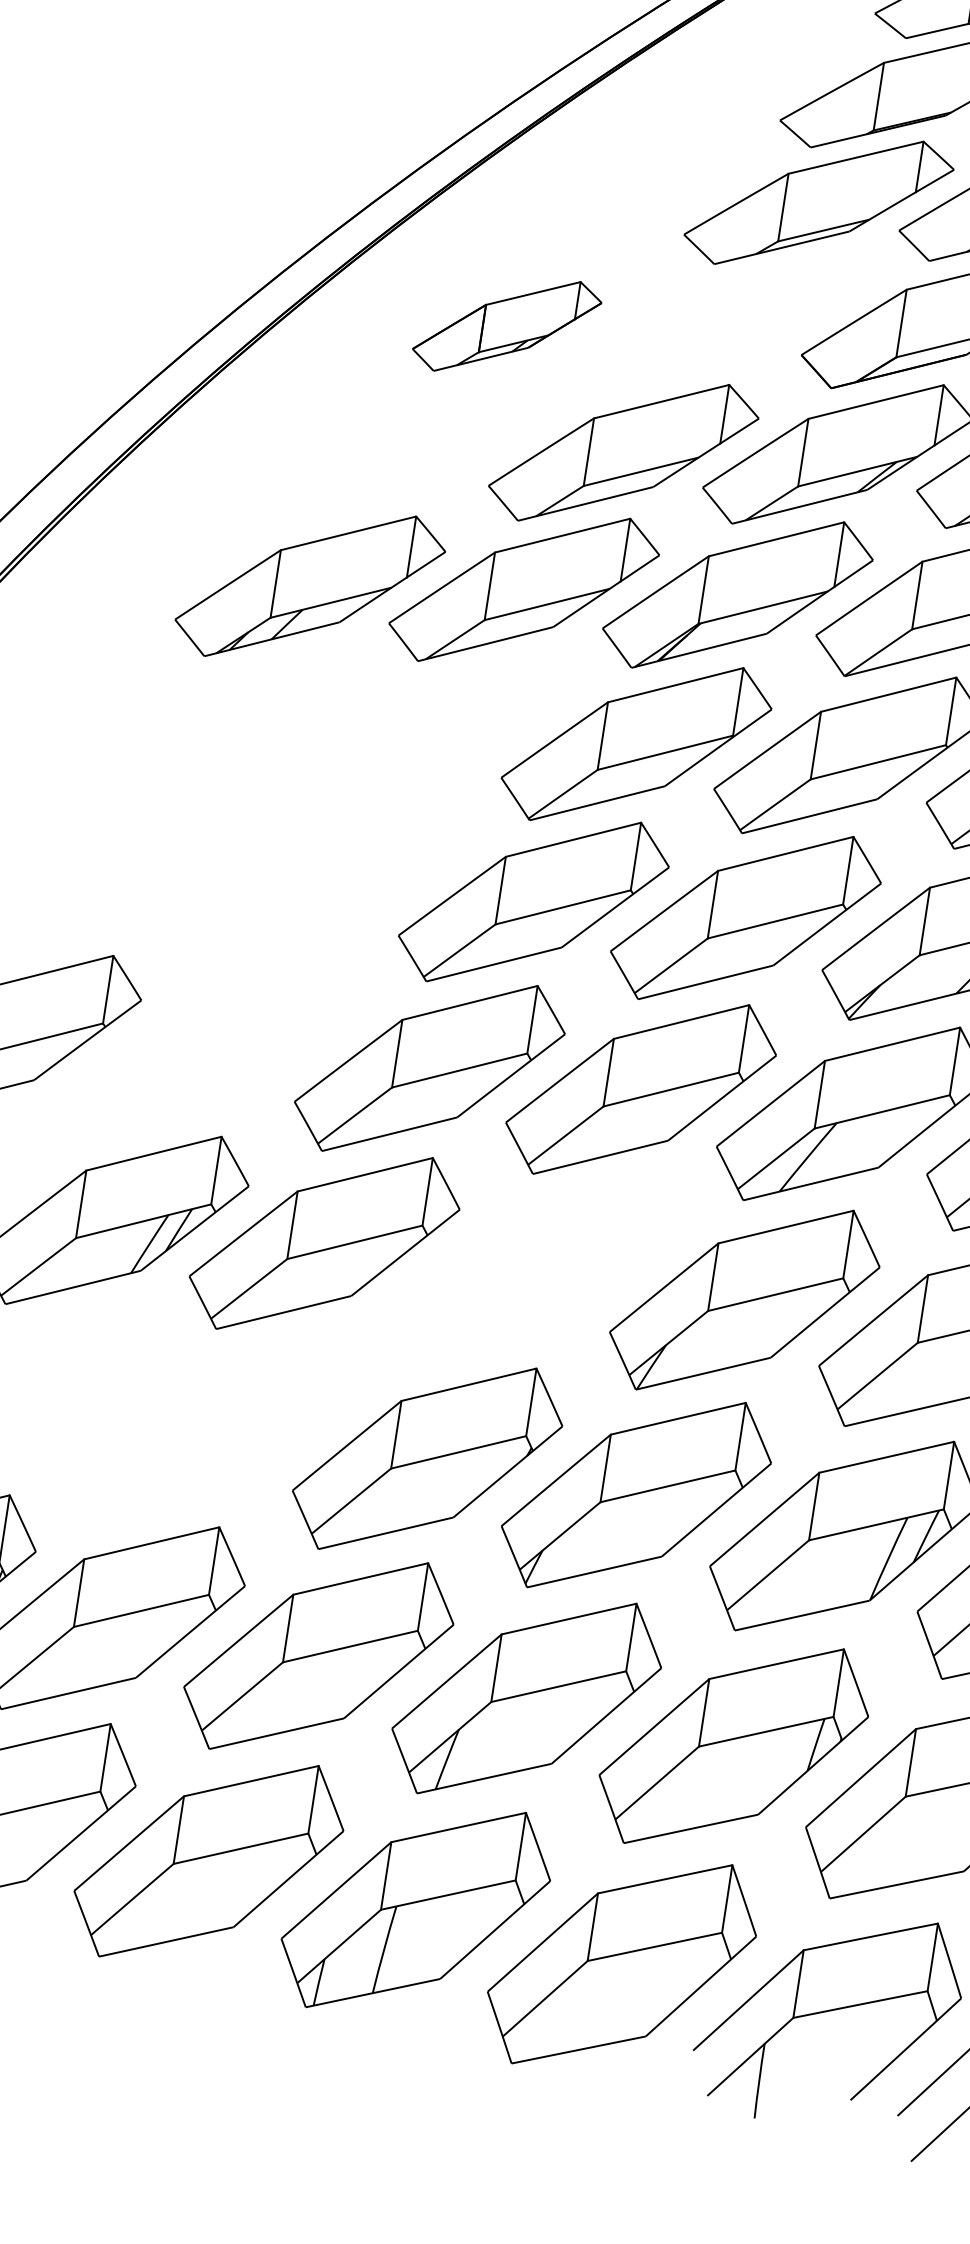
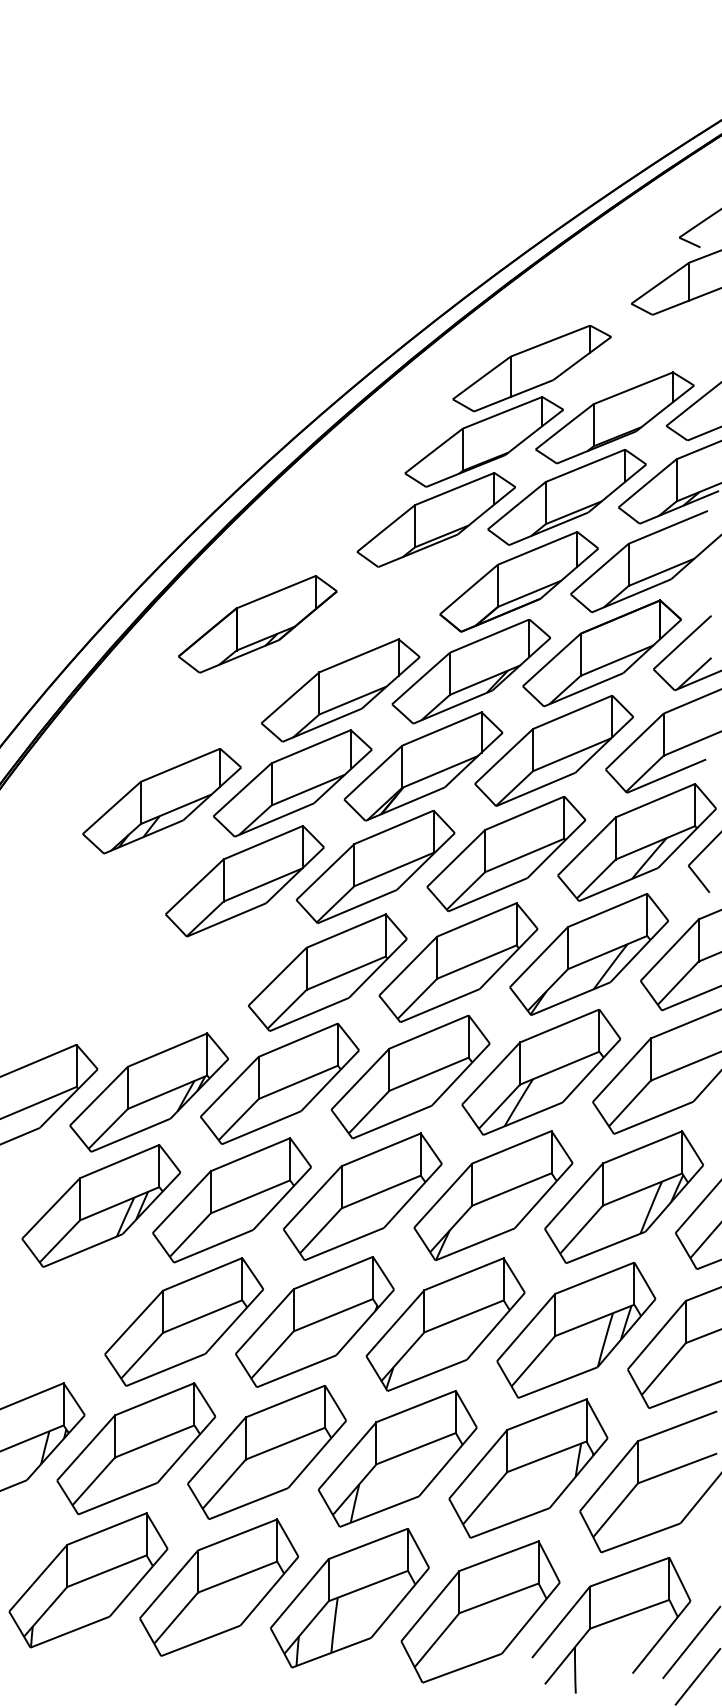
part: (506, 326) -> (257, 624), size x1.43
part: (422, 735) -> (244, 881), added
part: (217, 1050) -> (148, 1092), added
part: (534, 1269) -> (362, 1196), added
part: (216, 1425) -> (183, 1321), added

